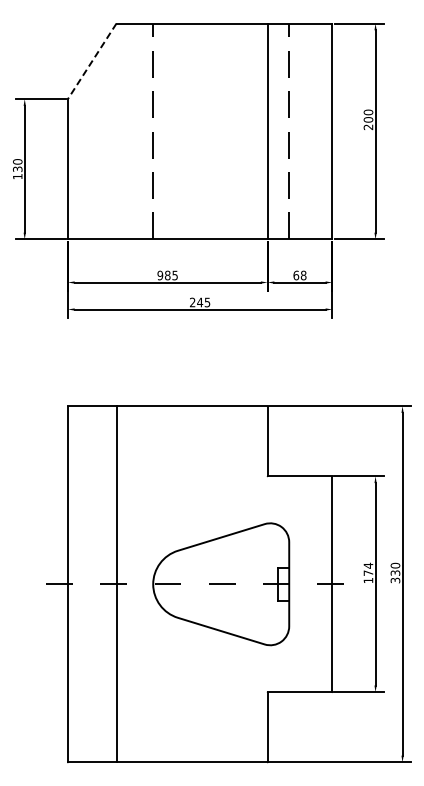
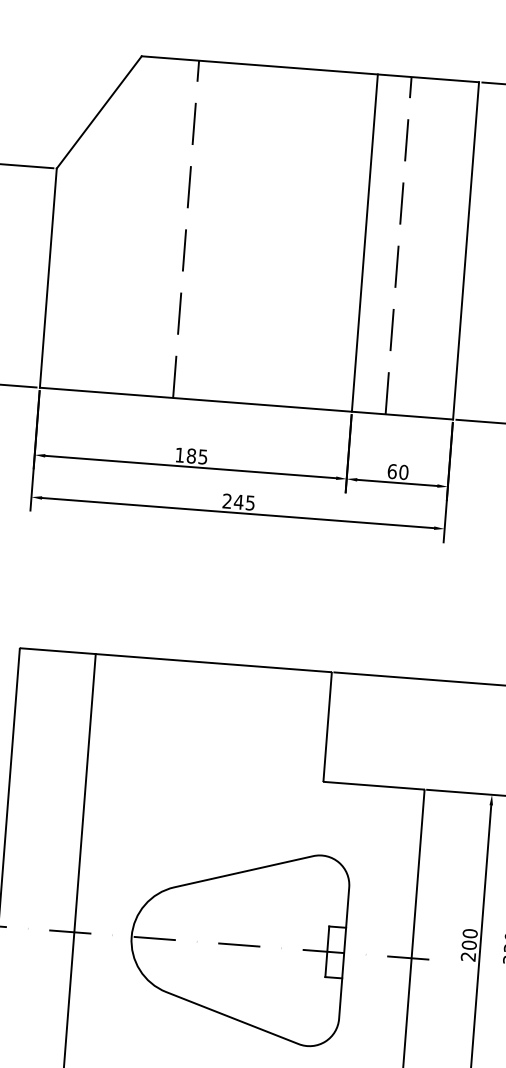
line: (92, 61) -> (99, 112), dashed -> solid
text: (160, 275) -> (180, 455), 985 -> 185
text: (303, 275) -> (403, 472), 68 -> 60
text: (368, 572) -> (469, 944), 174 -> 200

